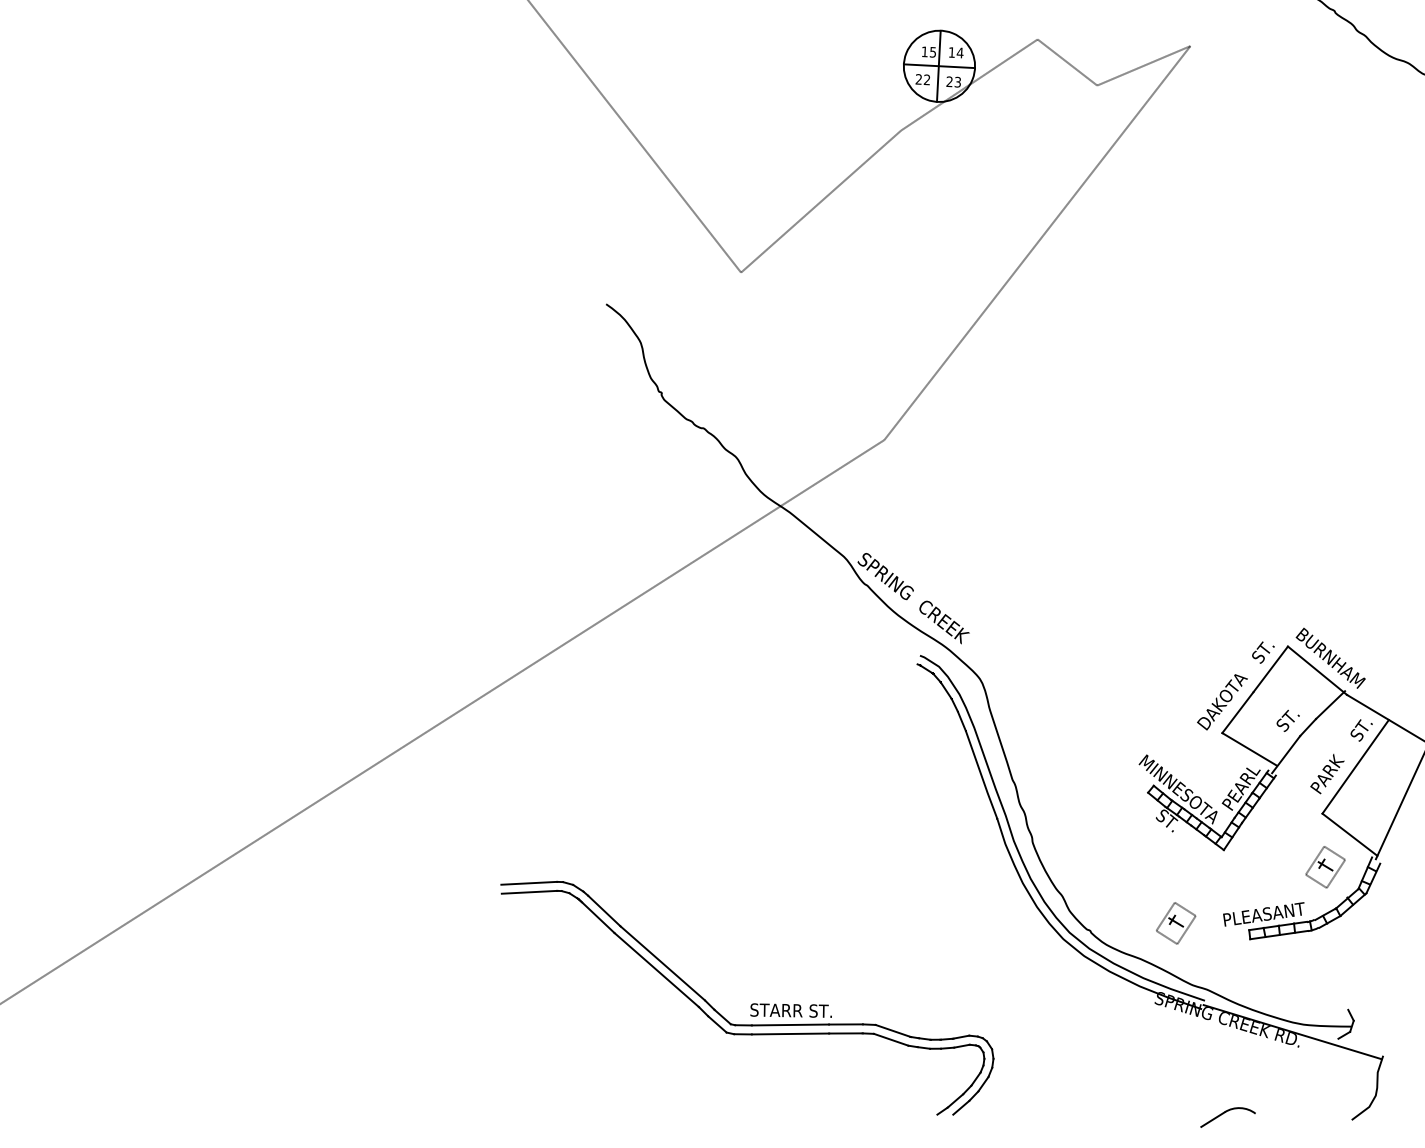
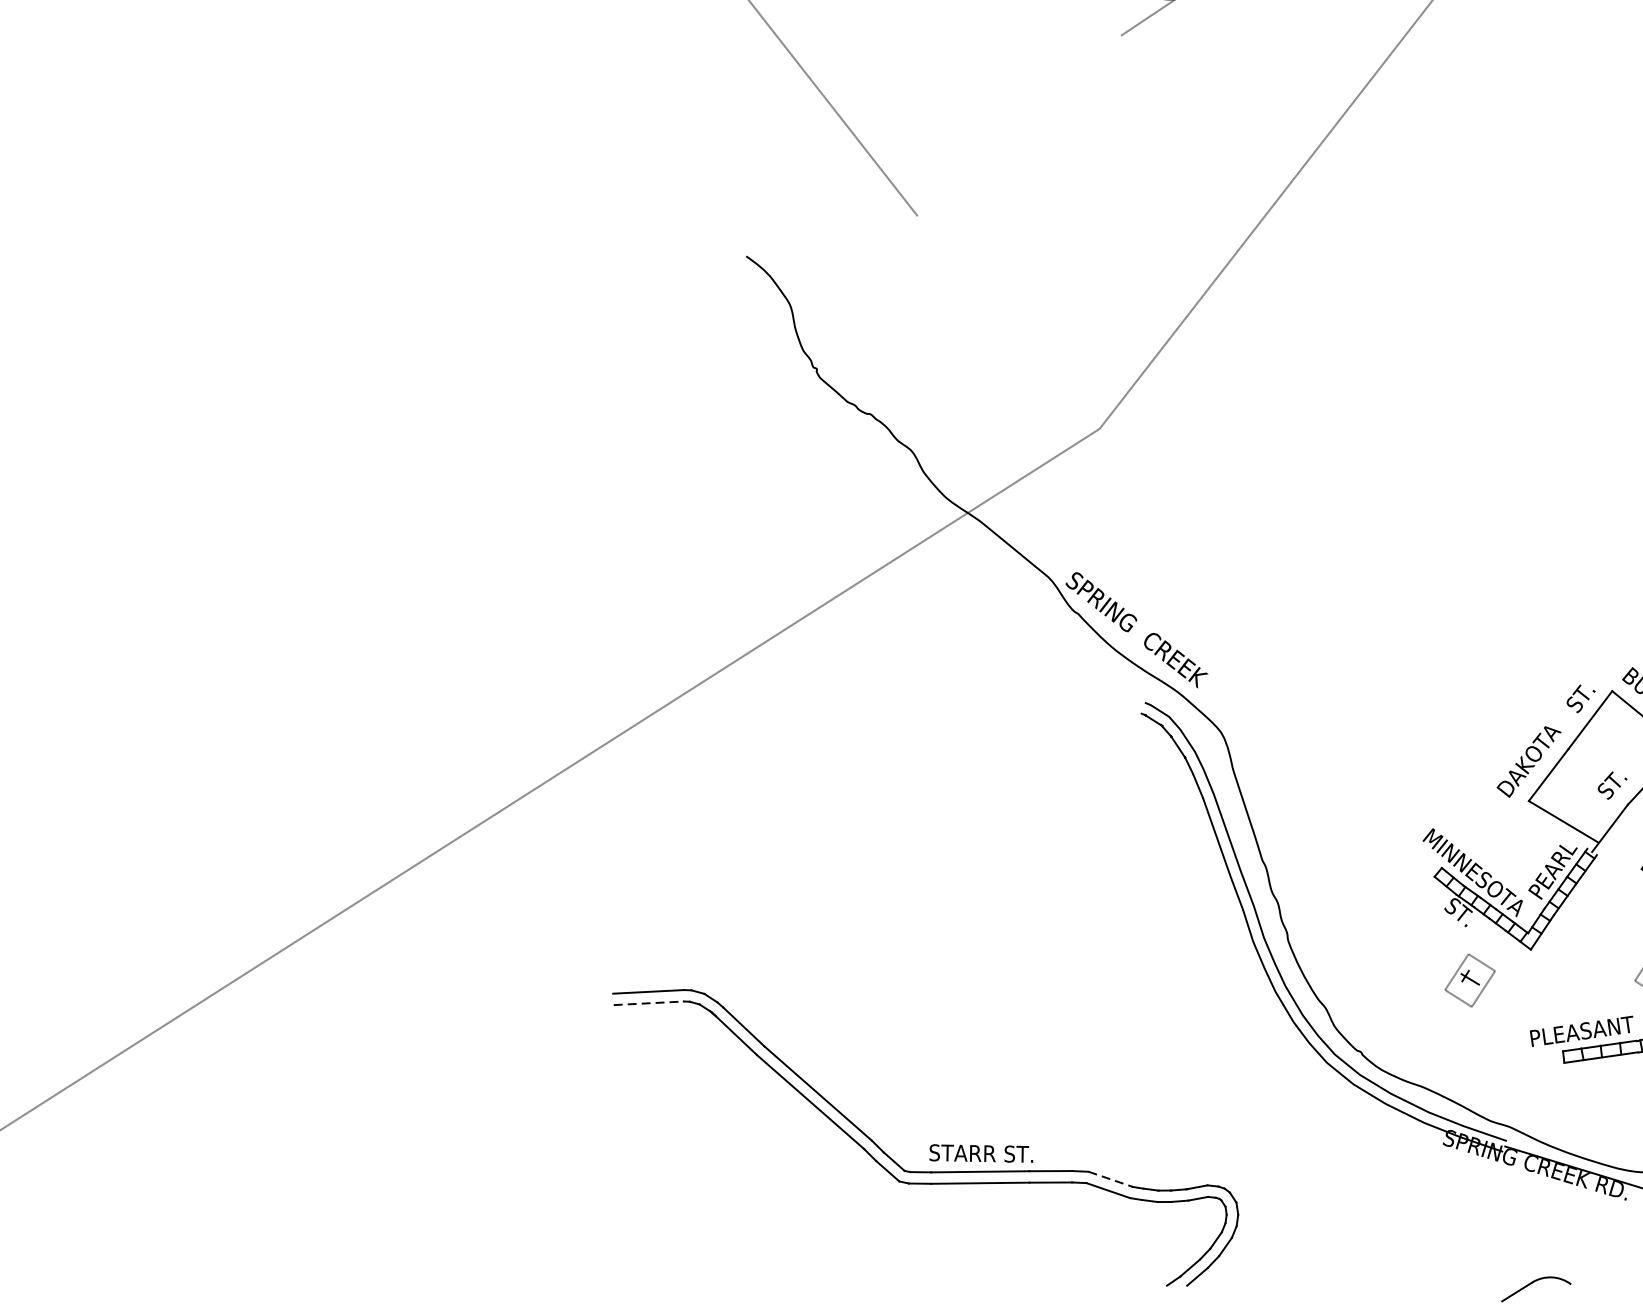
line: (821, 201) -> (1019, 125), removed
line: (529, 892) -> (648, 1003), solid -> dashed
part: (1176, 923) -> (1470, 980), moved
line: (893, 1031) -> (1111, 1180), solid -> dashed

